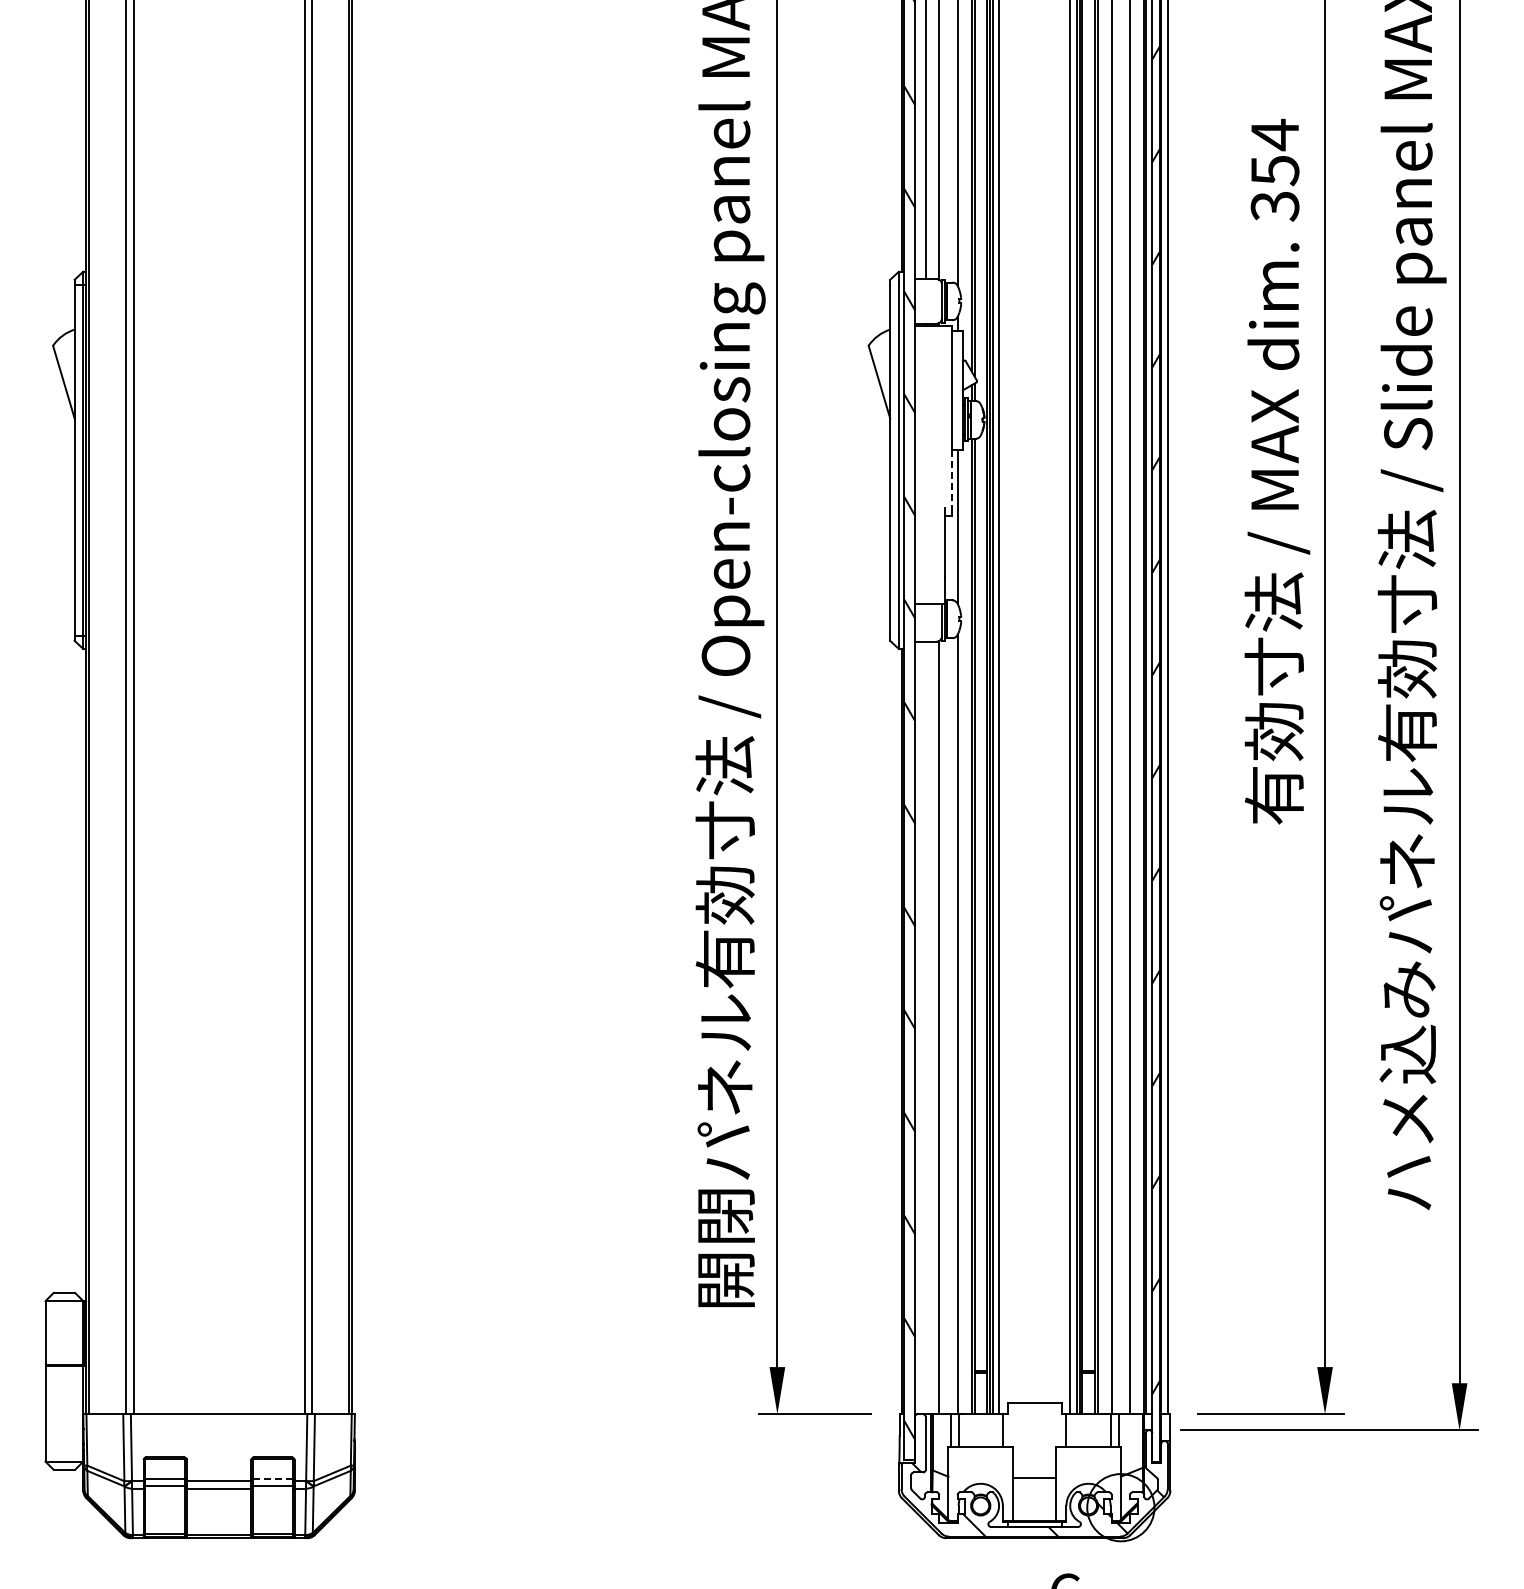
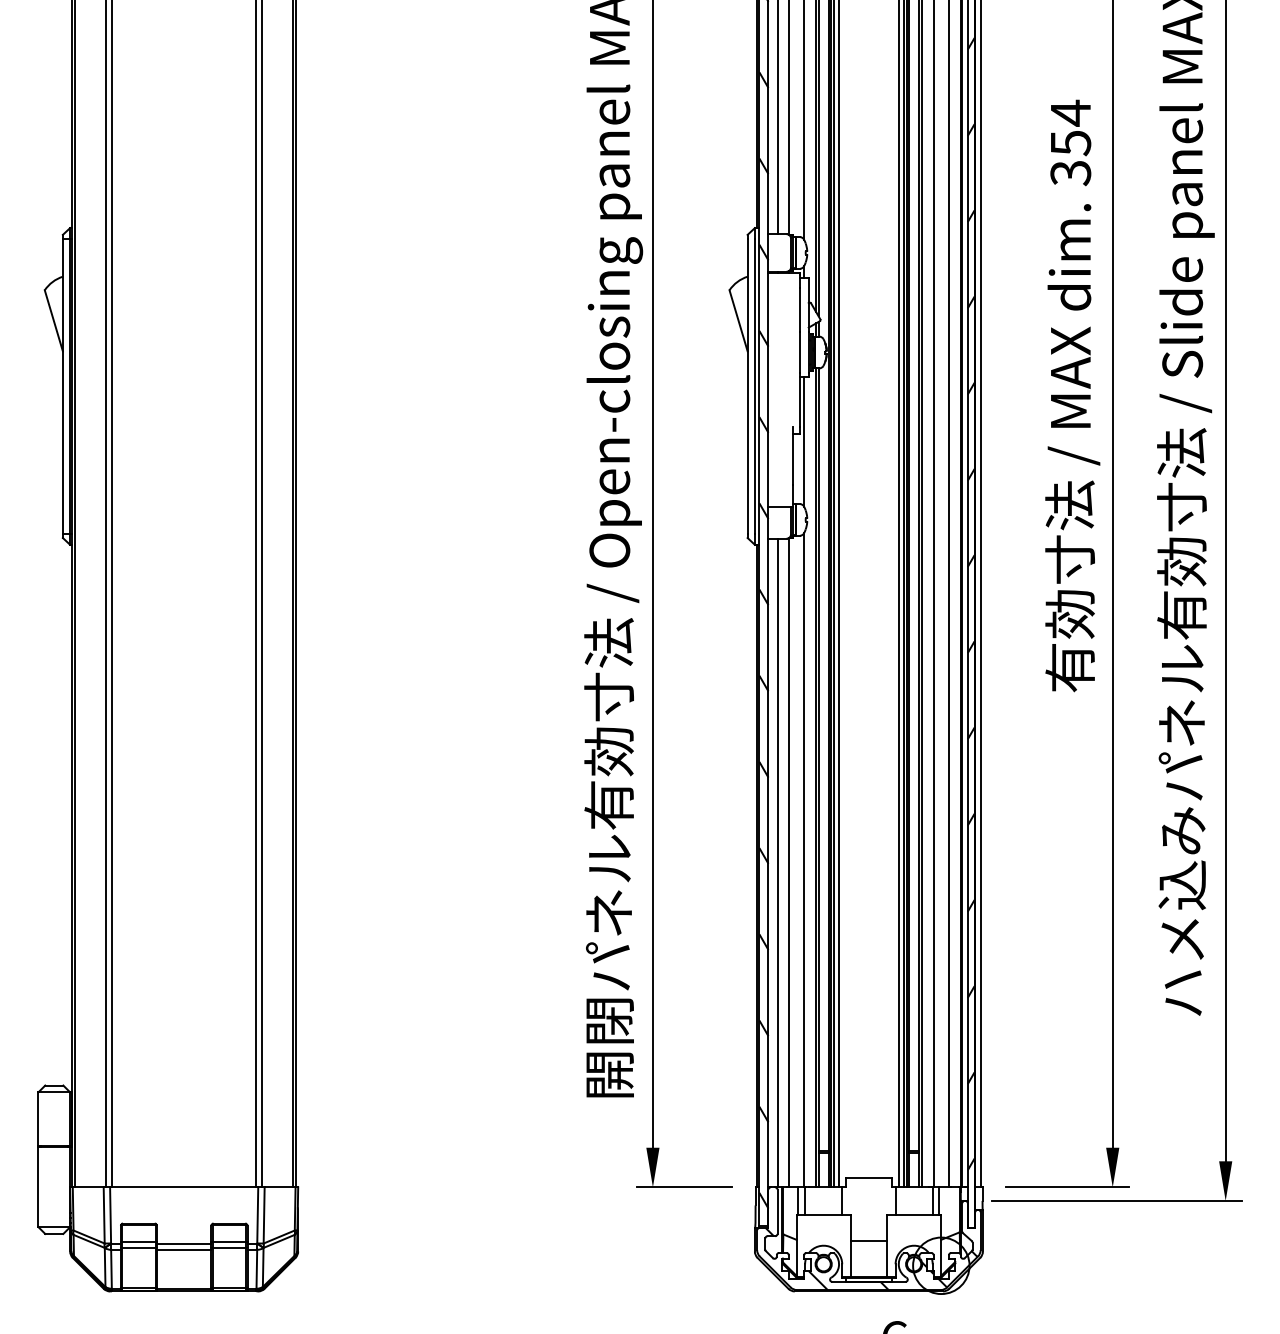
line: (952, 479) -> (799, 402), dashed -> solid
line: (925, 1027) -> (777, 862), added
line: (272, 1478) -> (229, 1241), dashed -> solid

